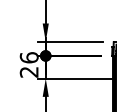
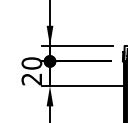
text: (28, 57) -> (31, 63), 26 -> 20

